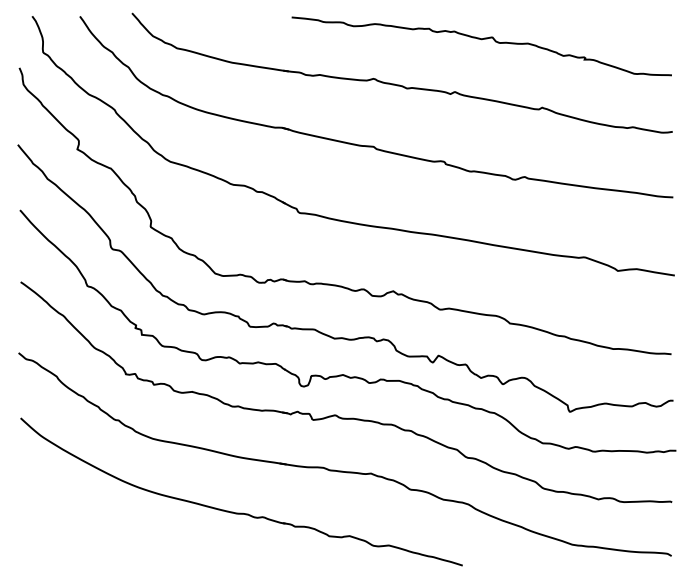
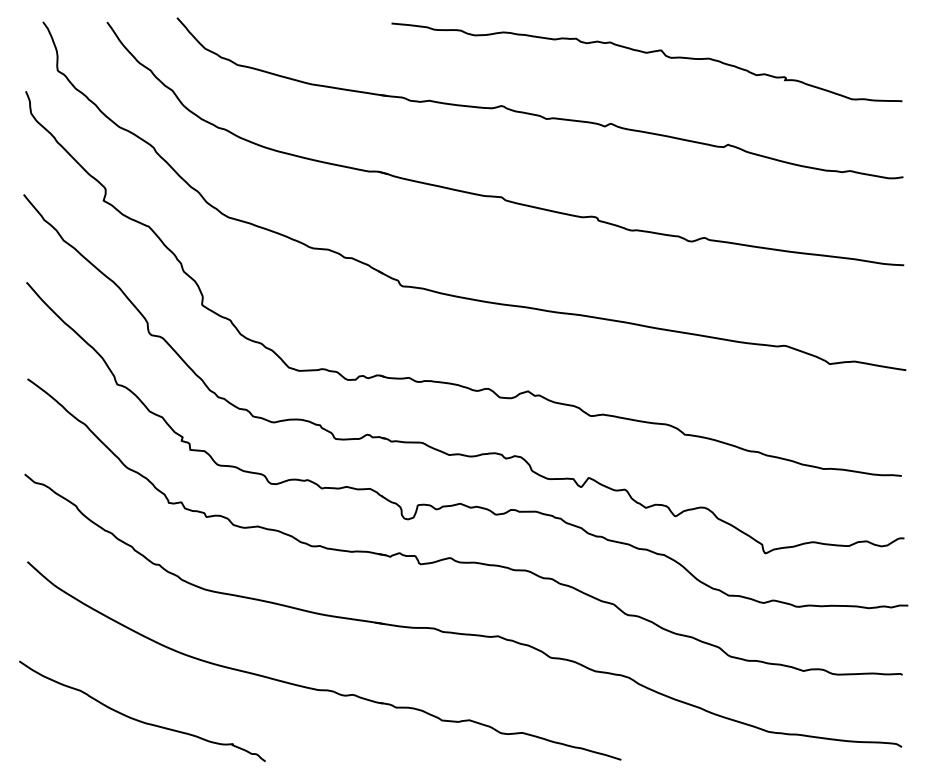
curve: (103, 535) -> (138, 719), added

